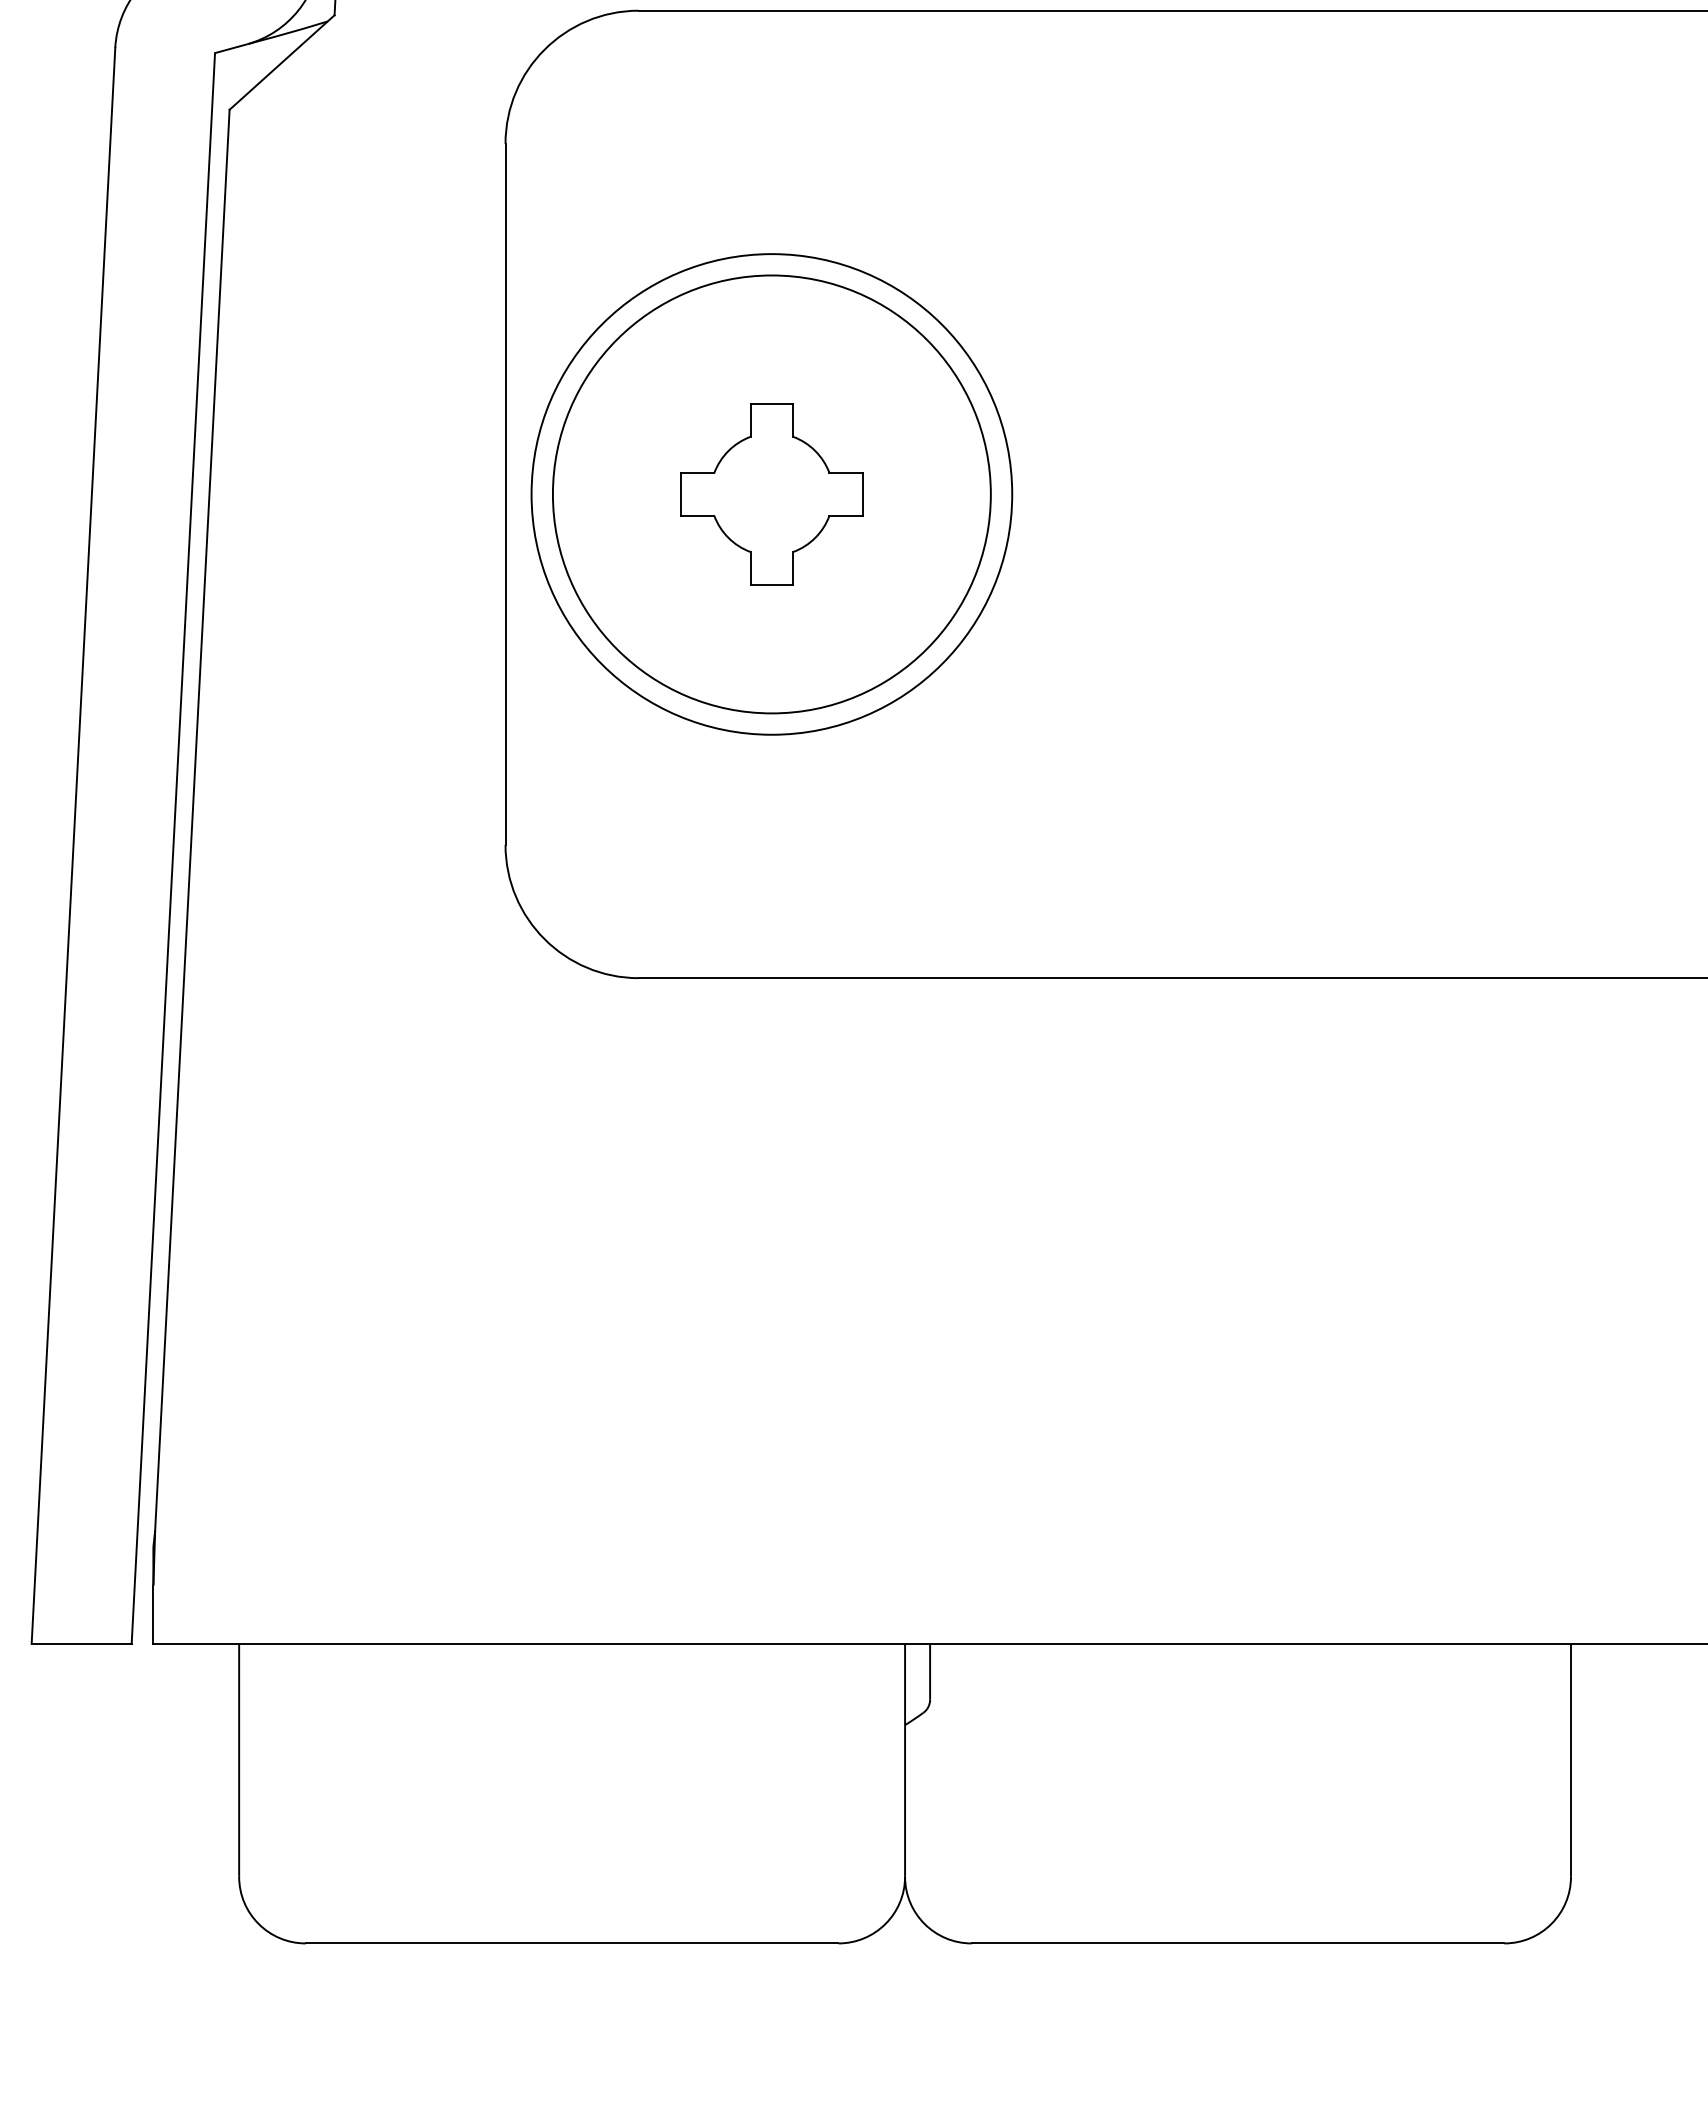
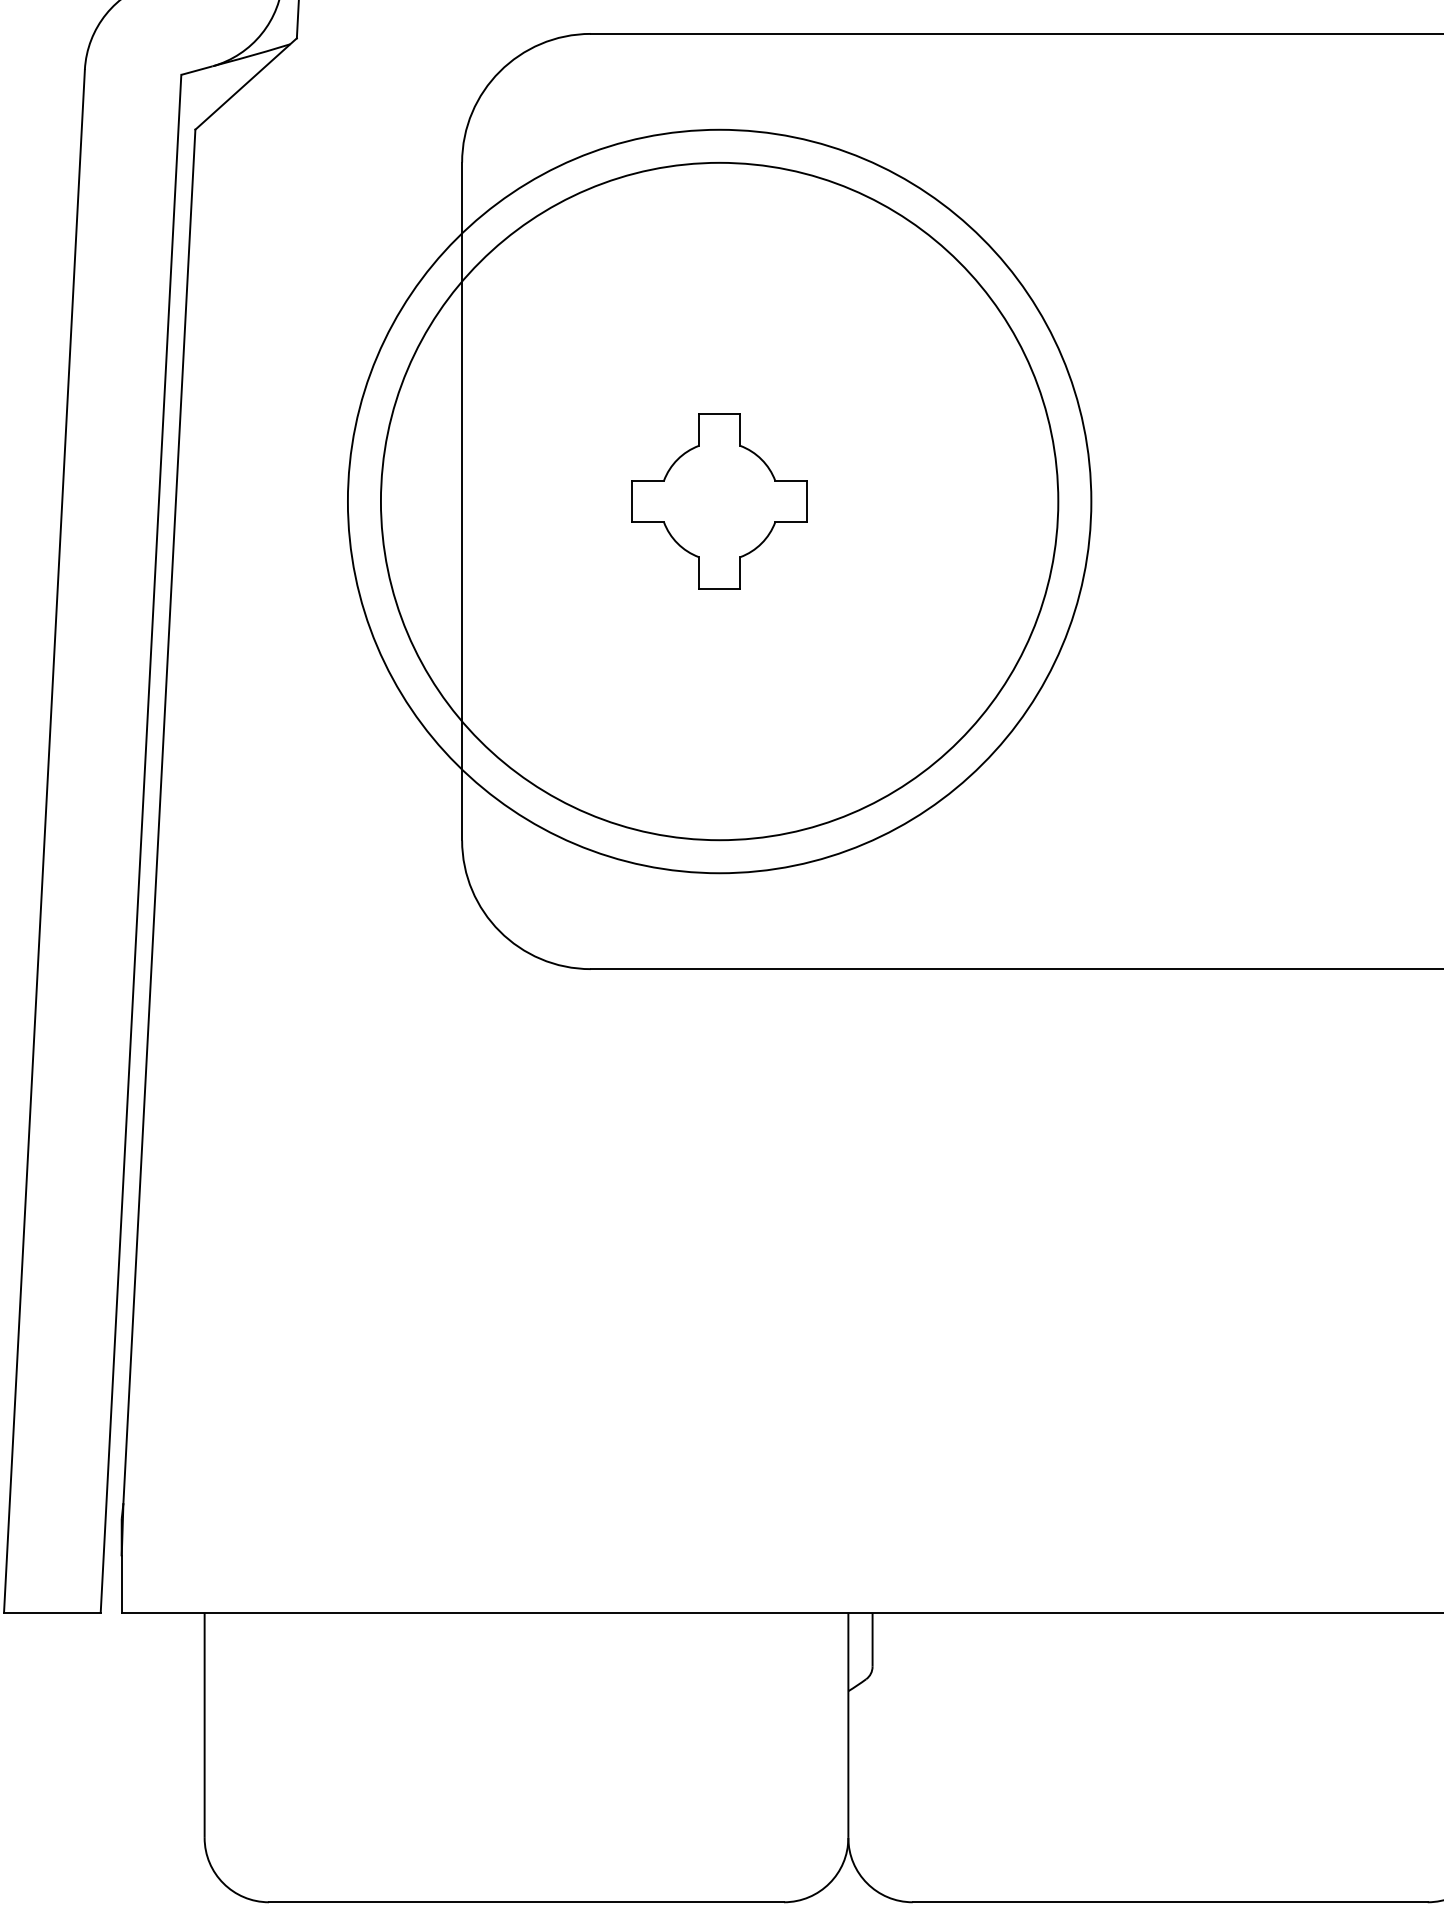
circle: (771, 494) -> (719, 501), size x1.6
circle: (771, 494) -> (719, 501), size x1.6

